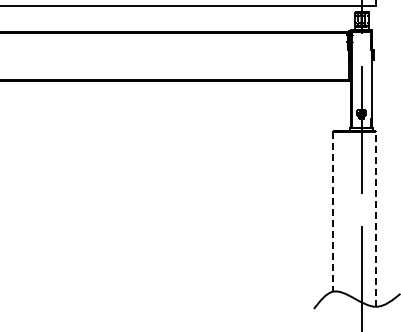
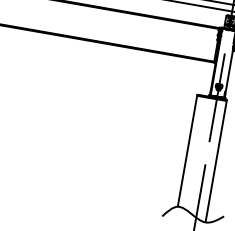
line: (362, 130) -> (217, 98), dashed -> solid

